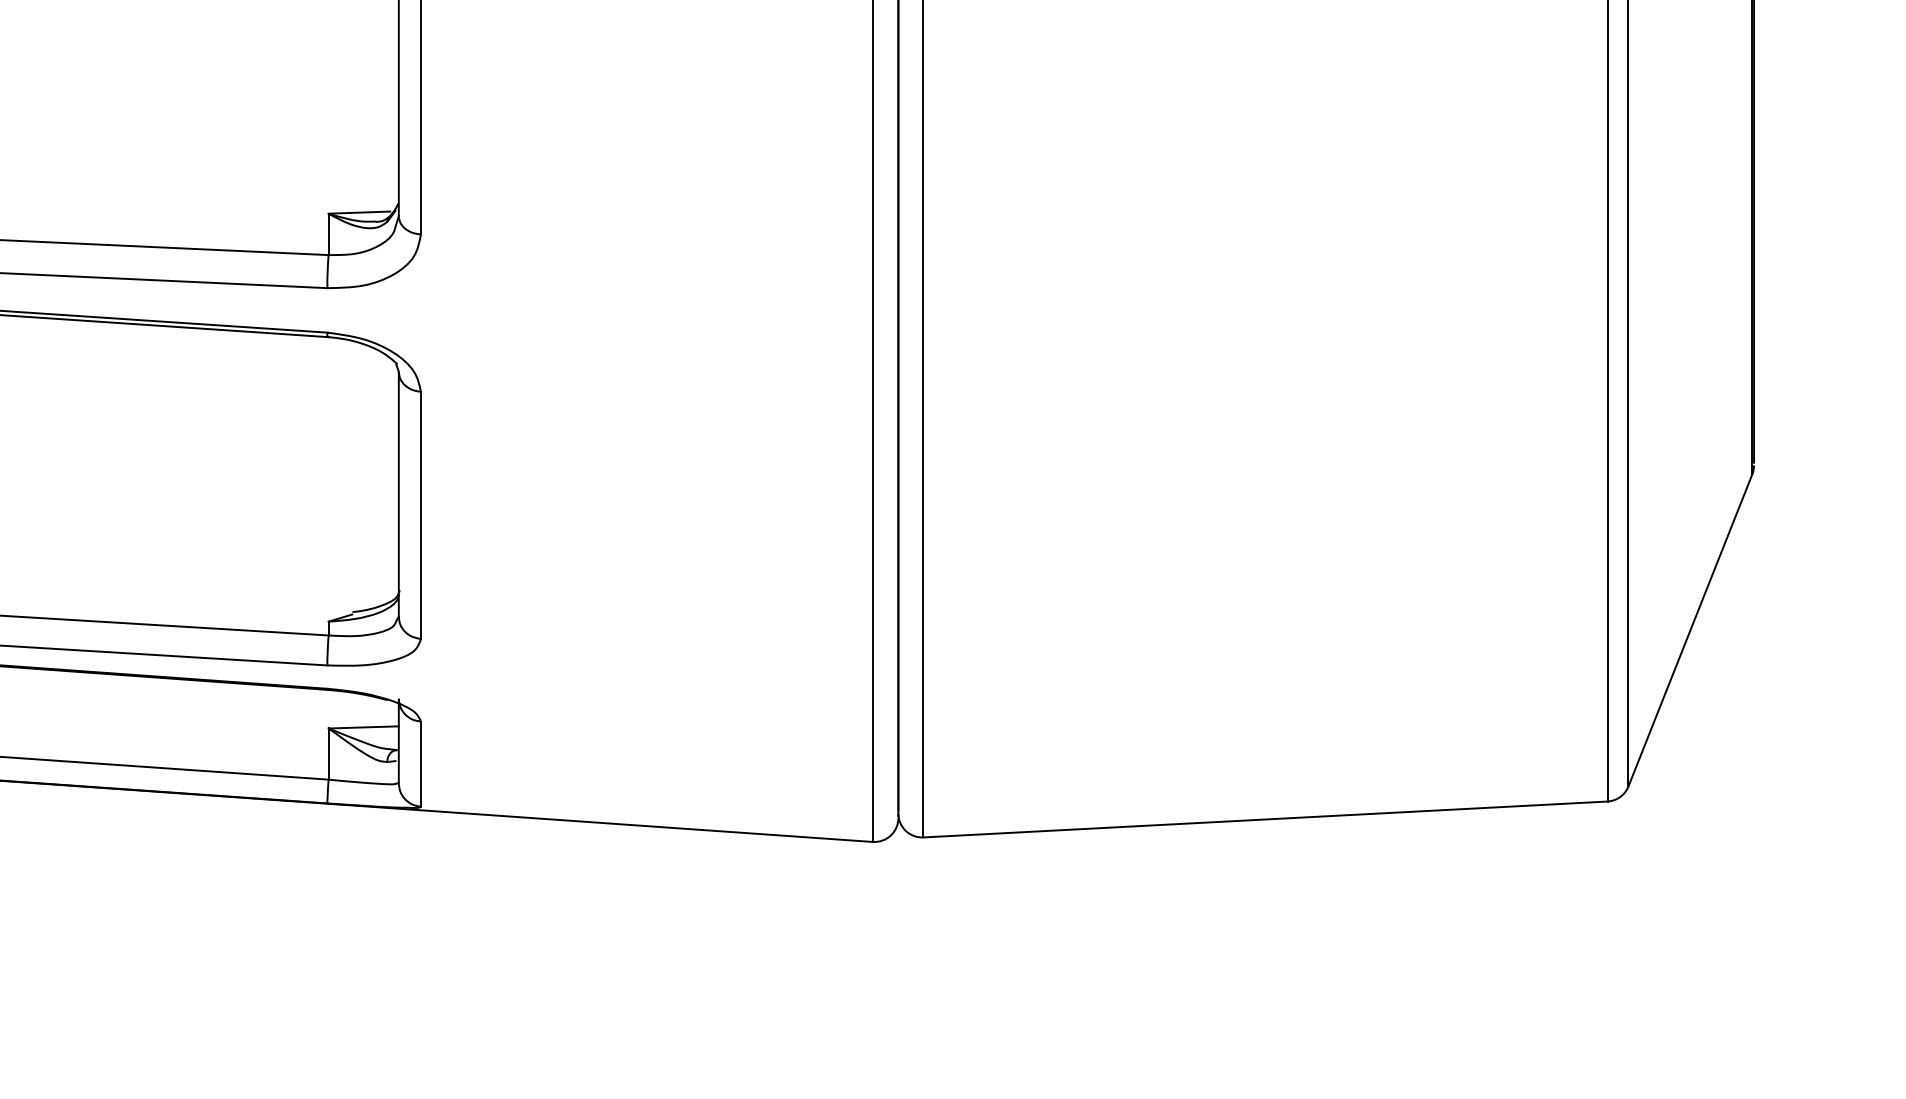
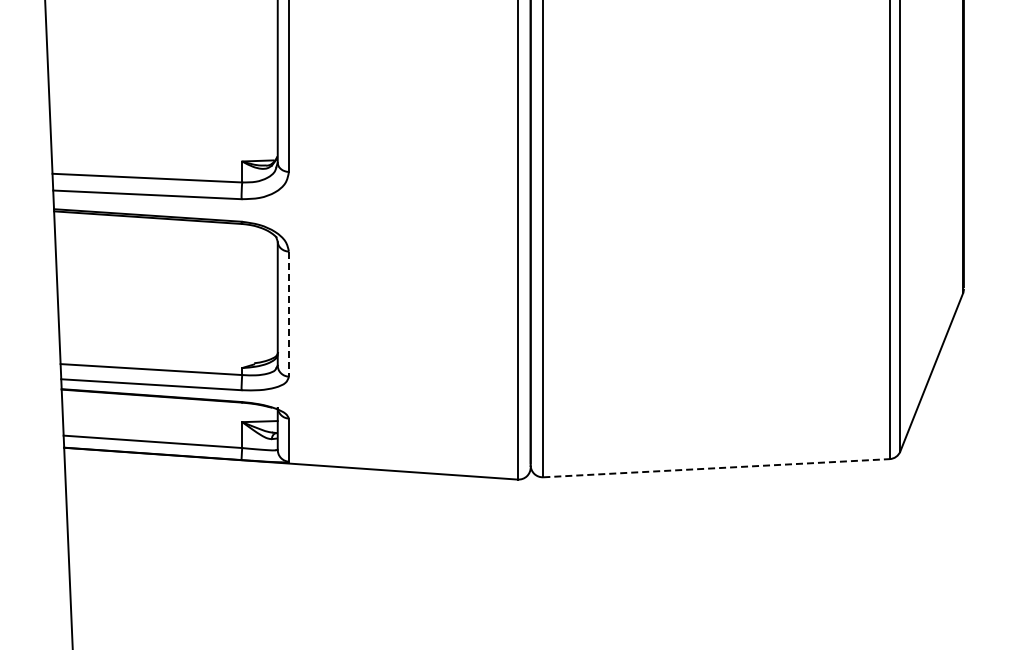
line: (420, 515) -> (288, 314), solid -> dashed
line: (1267, 820) -> (717, 468), solid -> dashed

